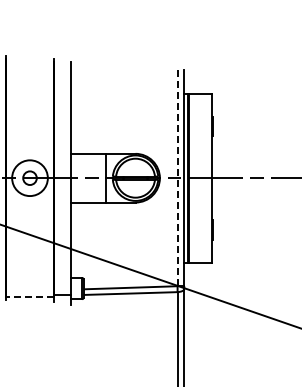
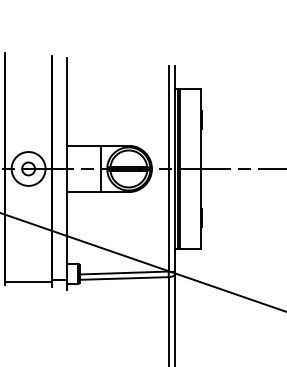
line: (177, 178) -> (168, 169), dashed -> solid
line: (29, 297) -> (28, 282), dashed -> solid

